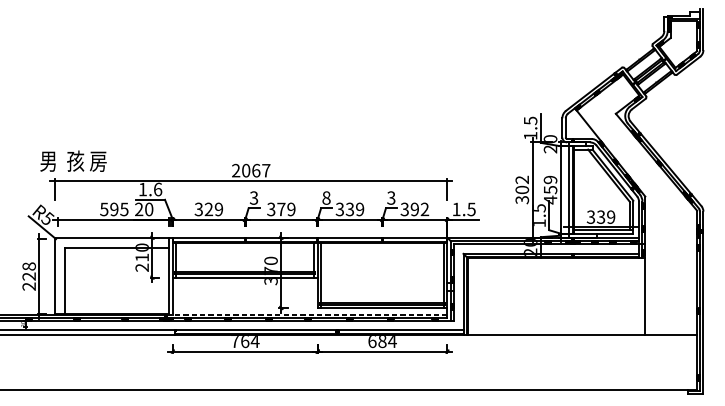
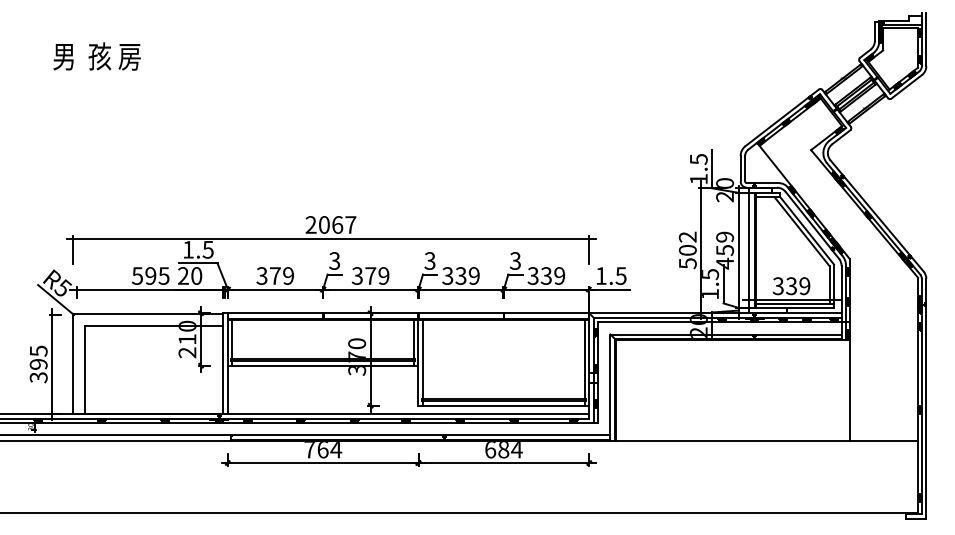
text: (73, 161) -> (96, 56), moved
text: (157, 189) -> (207, 249), 1.6 -> 1.5
text: (326, 197) -> (429, 260), 8 -> 3
text: (522, 199) -> (687, 263), 302 -> 502
text: (208, 209) -> (274, 275), 329 -> 379
text: (419, 209) -> (552, 275), 392 -> 339
text: (29, 276) -> (38, 364), 228 -> 395
line: (307, 314) -> (404, 414), dashed -> solid

